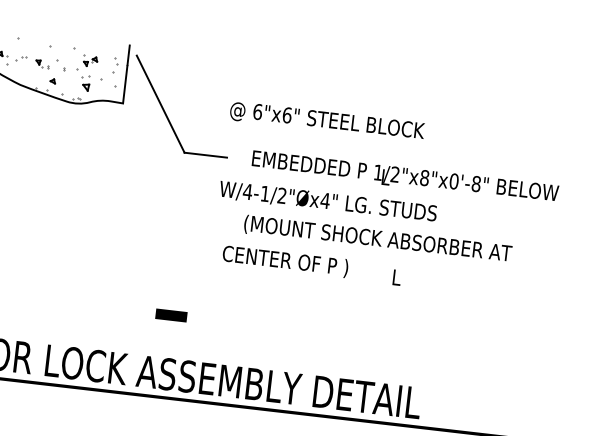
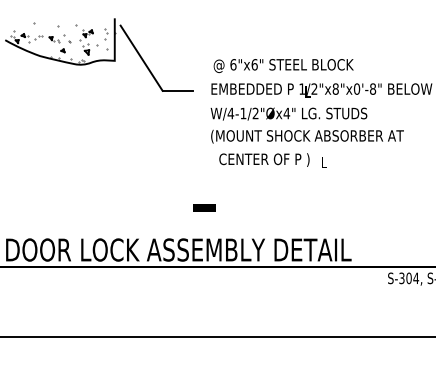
text: (326, 122) -> (283, 66), moved
text: (327, 201) -> (288, 113), moved
text: (285, 260) -> (264, 159), moved
line: (171, 314) -> (204, 207), moved

